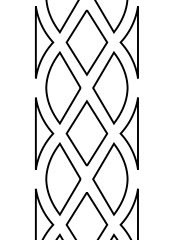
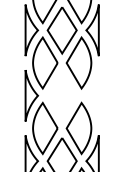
part: (86, 132) -> (61, 94), removed
part: (128, 133) -> (92, 95), removed

